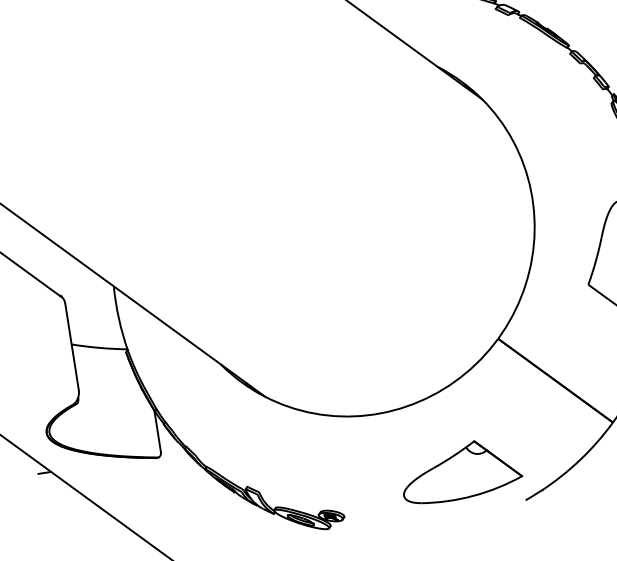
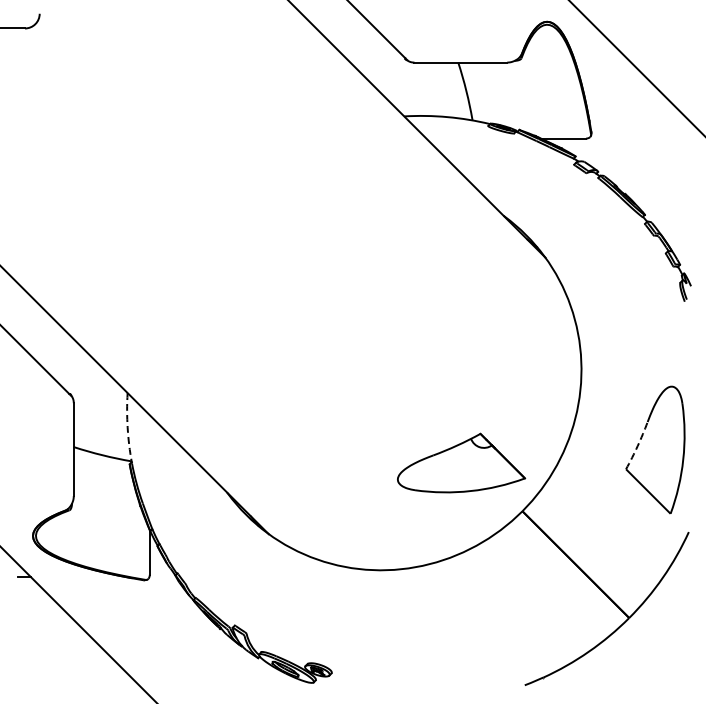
arc: (595, 261) -> (637, 446), solid -> dashed
arc: (118, 318) -> (127, 427), solid -> dashed
part: (460, 470) -> (461, 462), moved

